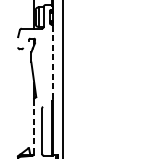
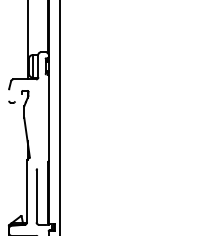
line: (52, 62) -> (48, 118), dashed -> solid
line: (34, 126) -> (27, 191), dashed -> solid

